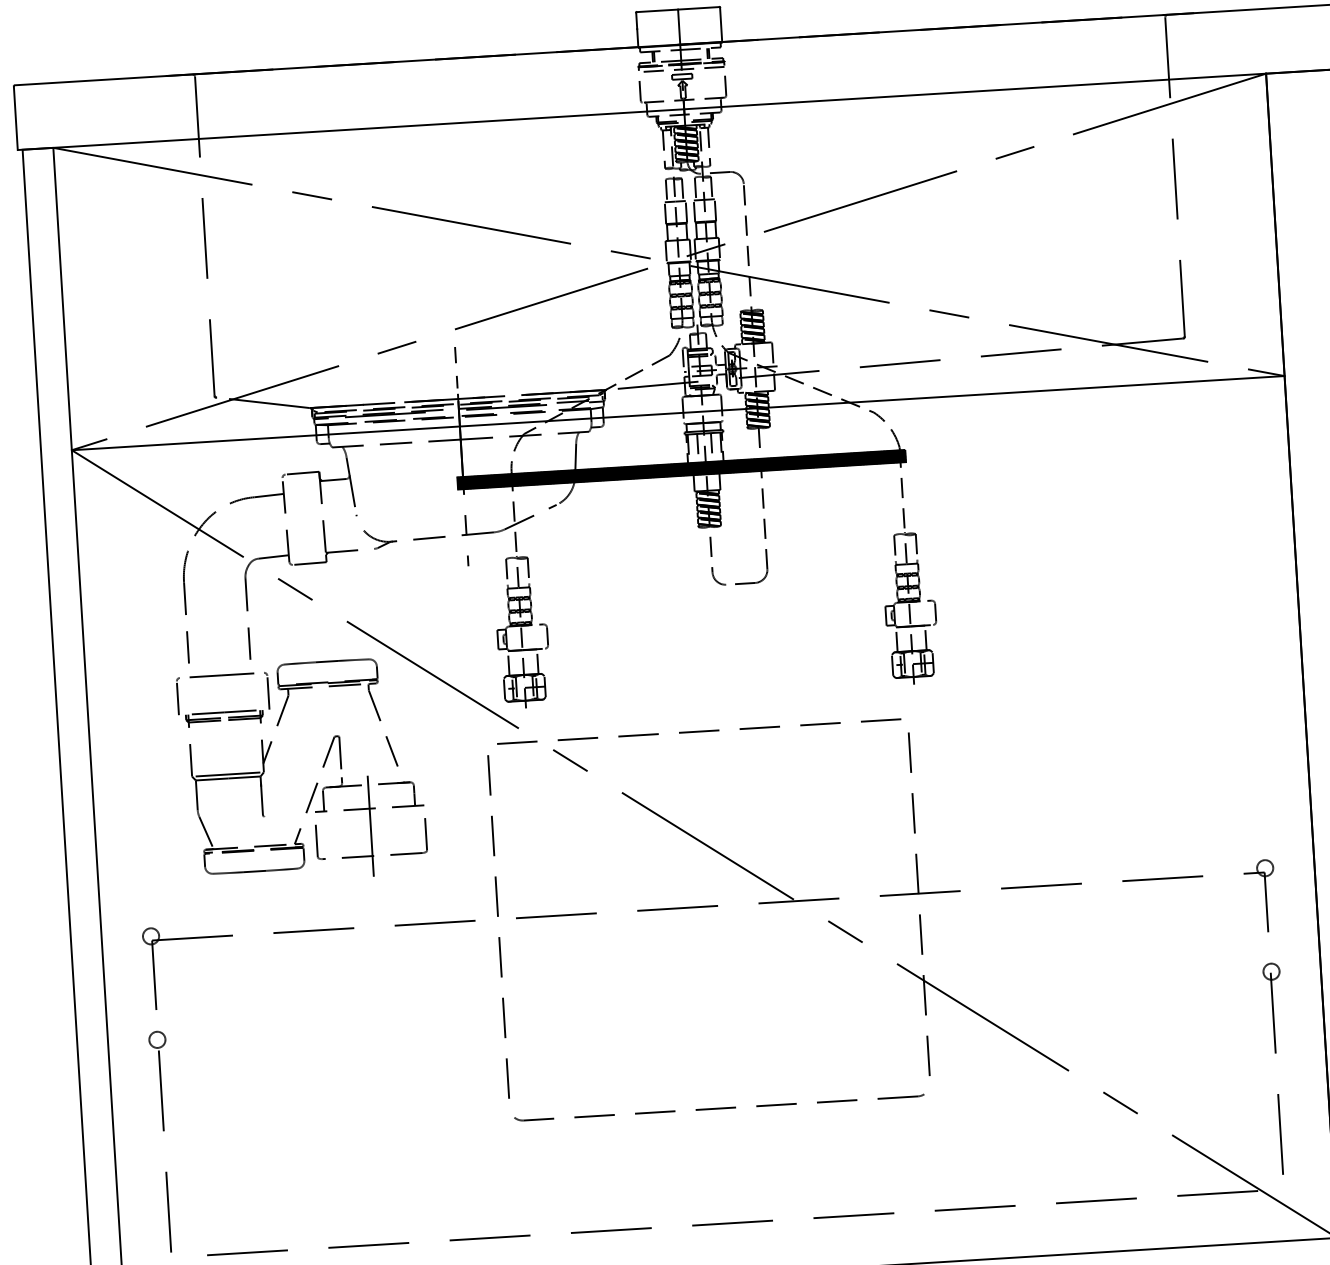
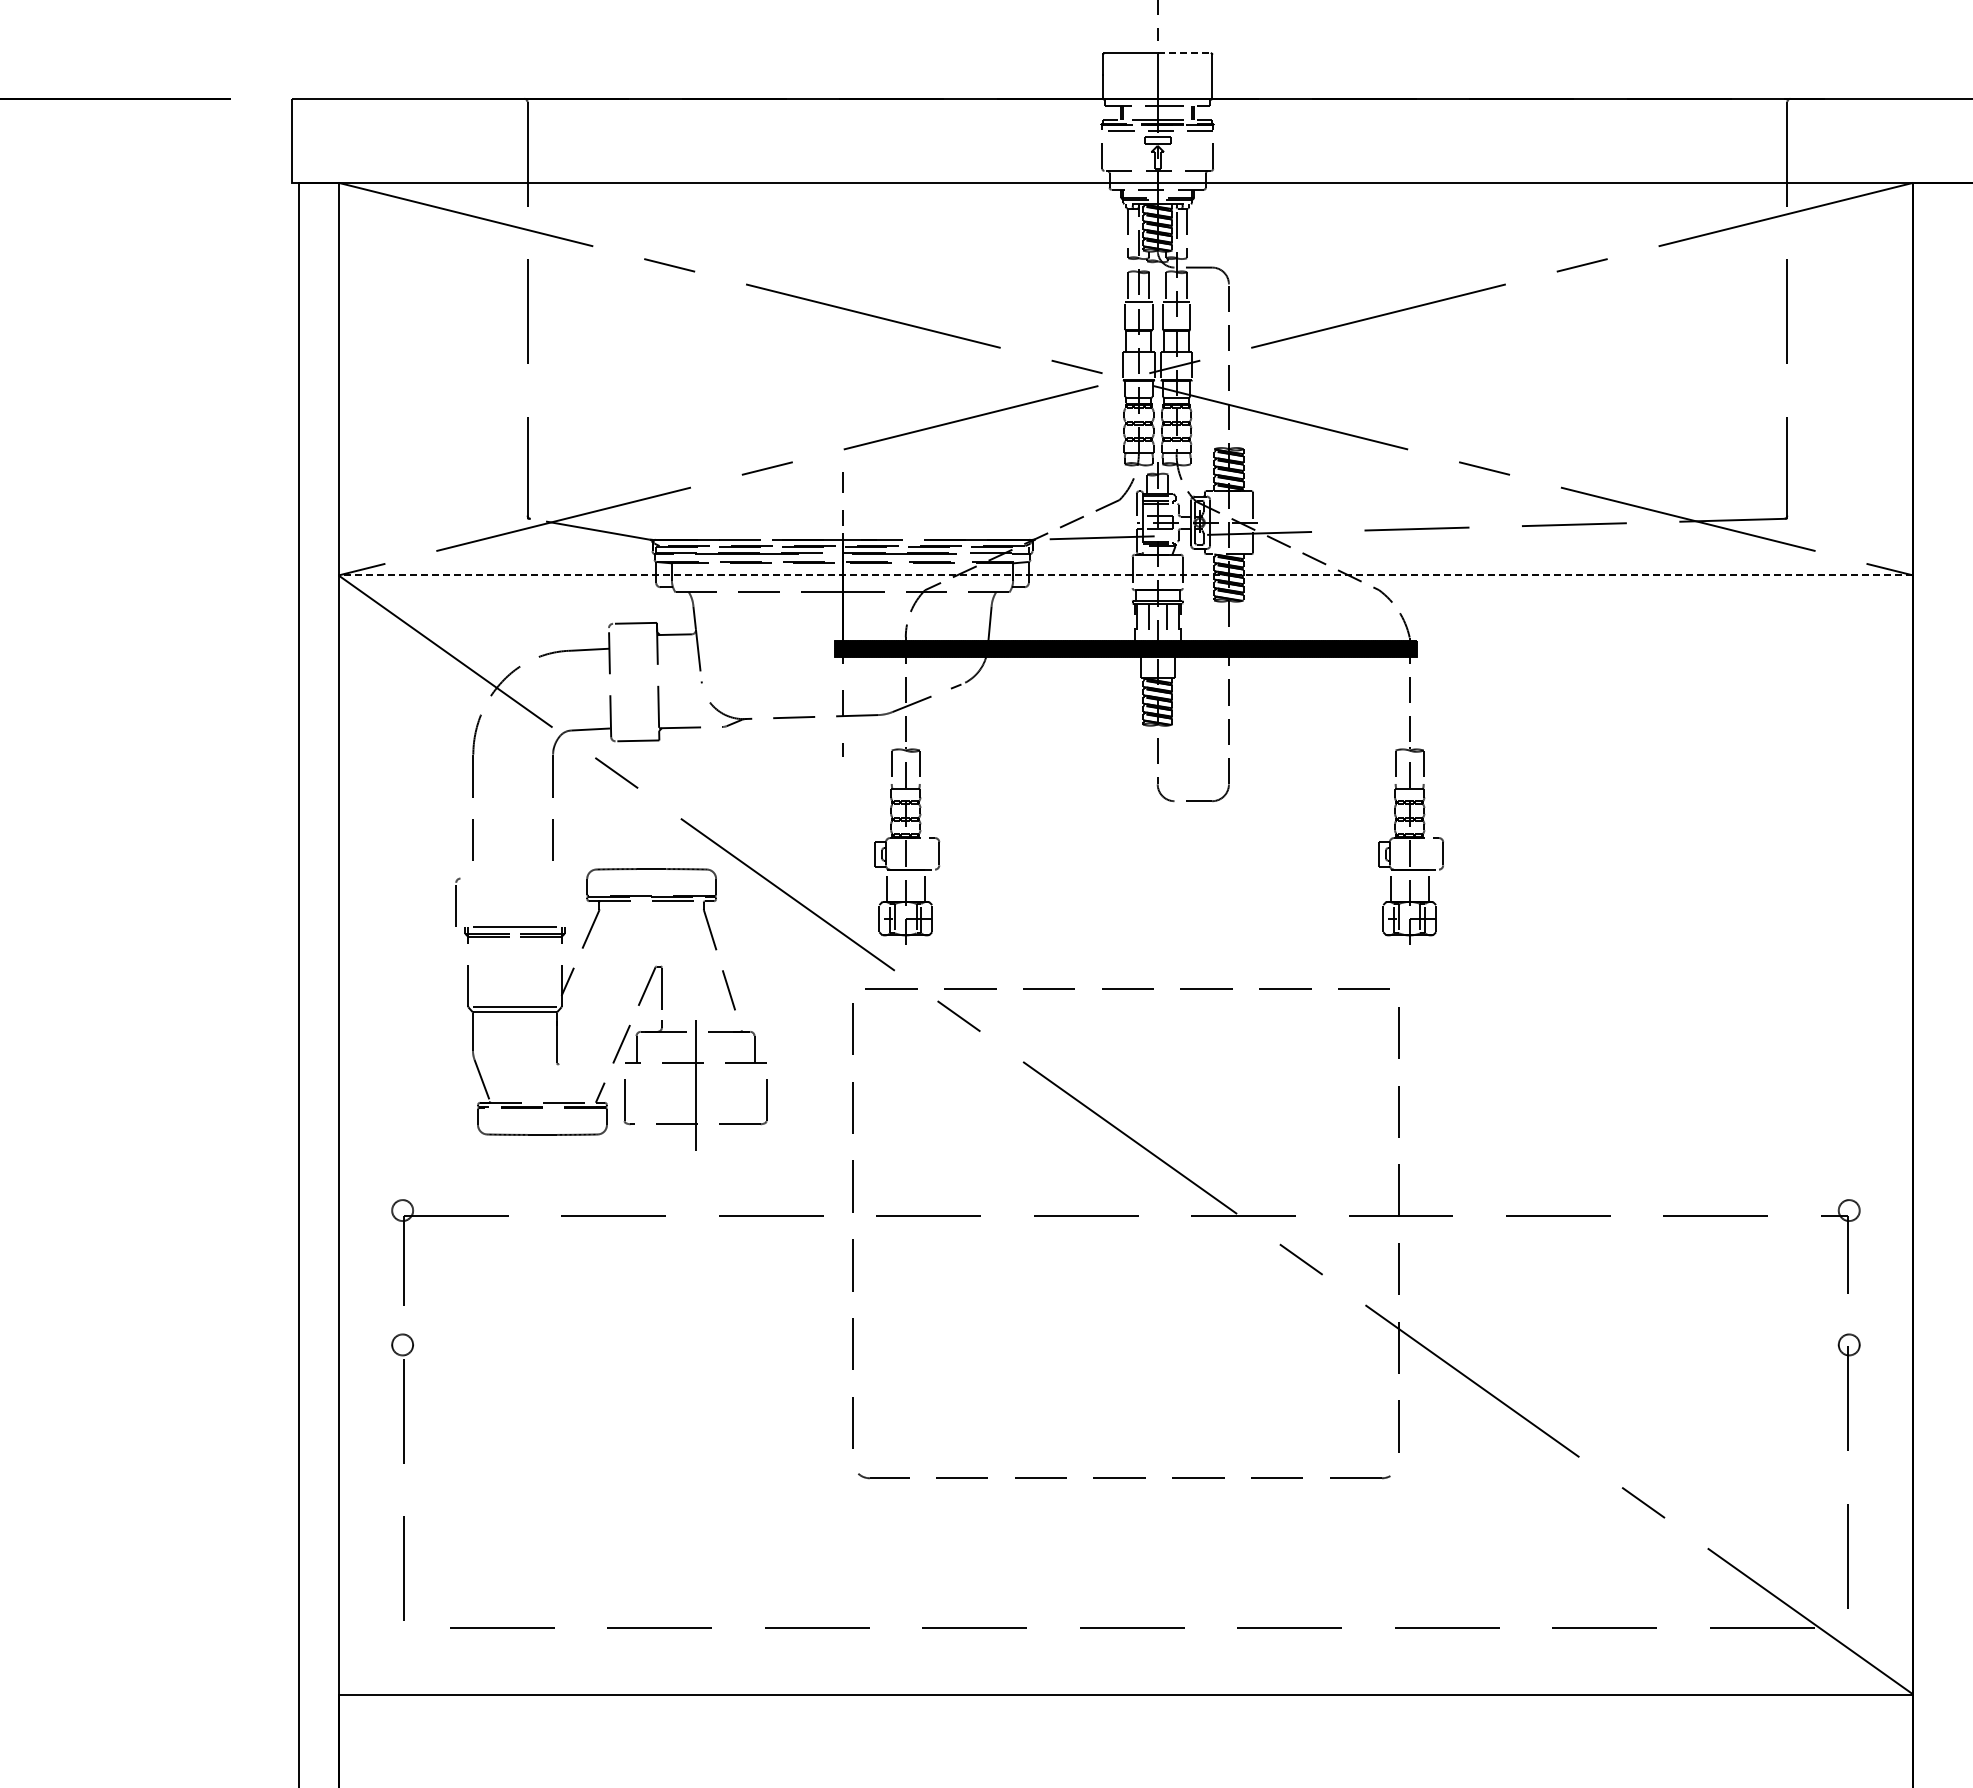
line: (698, 8) -> (1184, 53), solid -> dashed
line: (677, 413) -> (1125, 575), solid -> dashed
line: (221, 675) -> (514, 878), removed
part: (266, 690) -> (571, 901), removed

